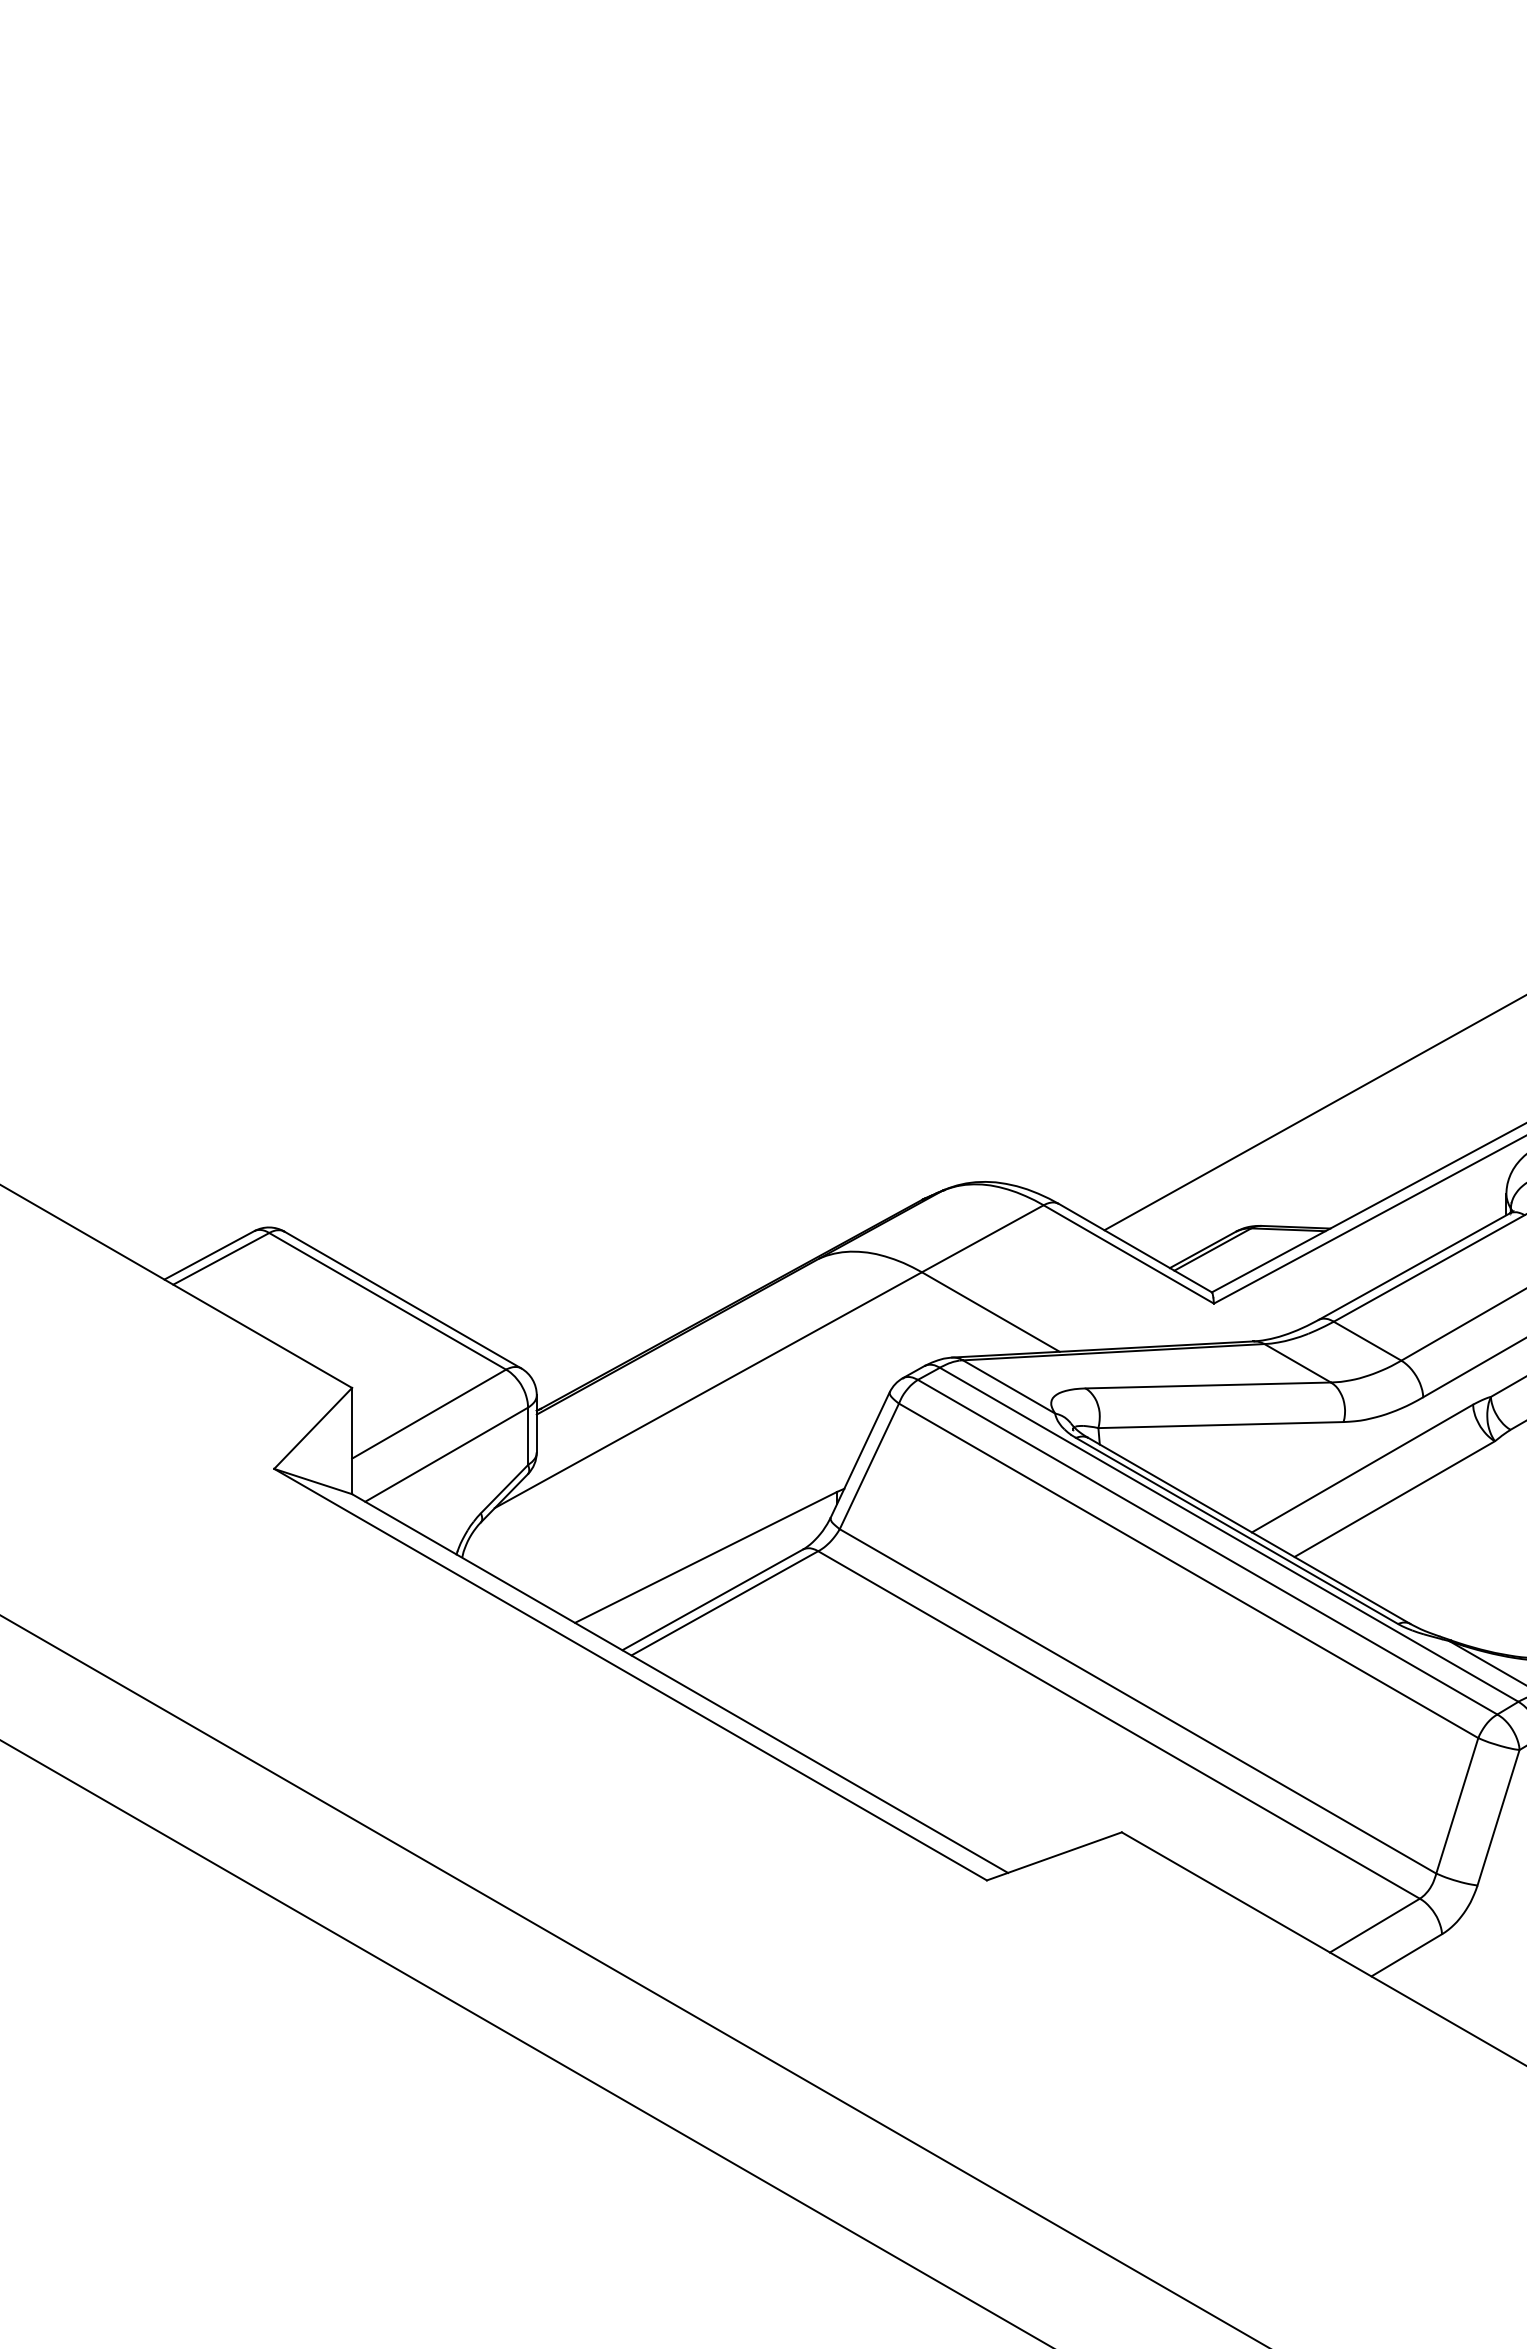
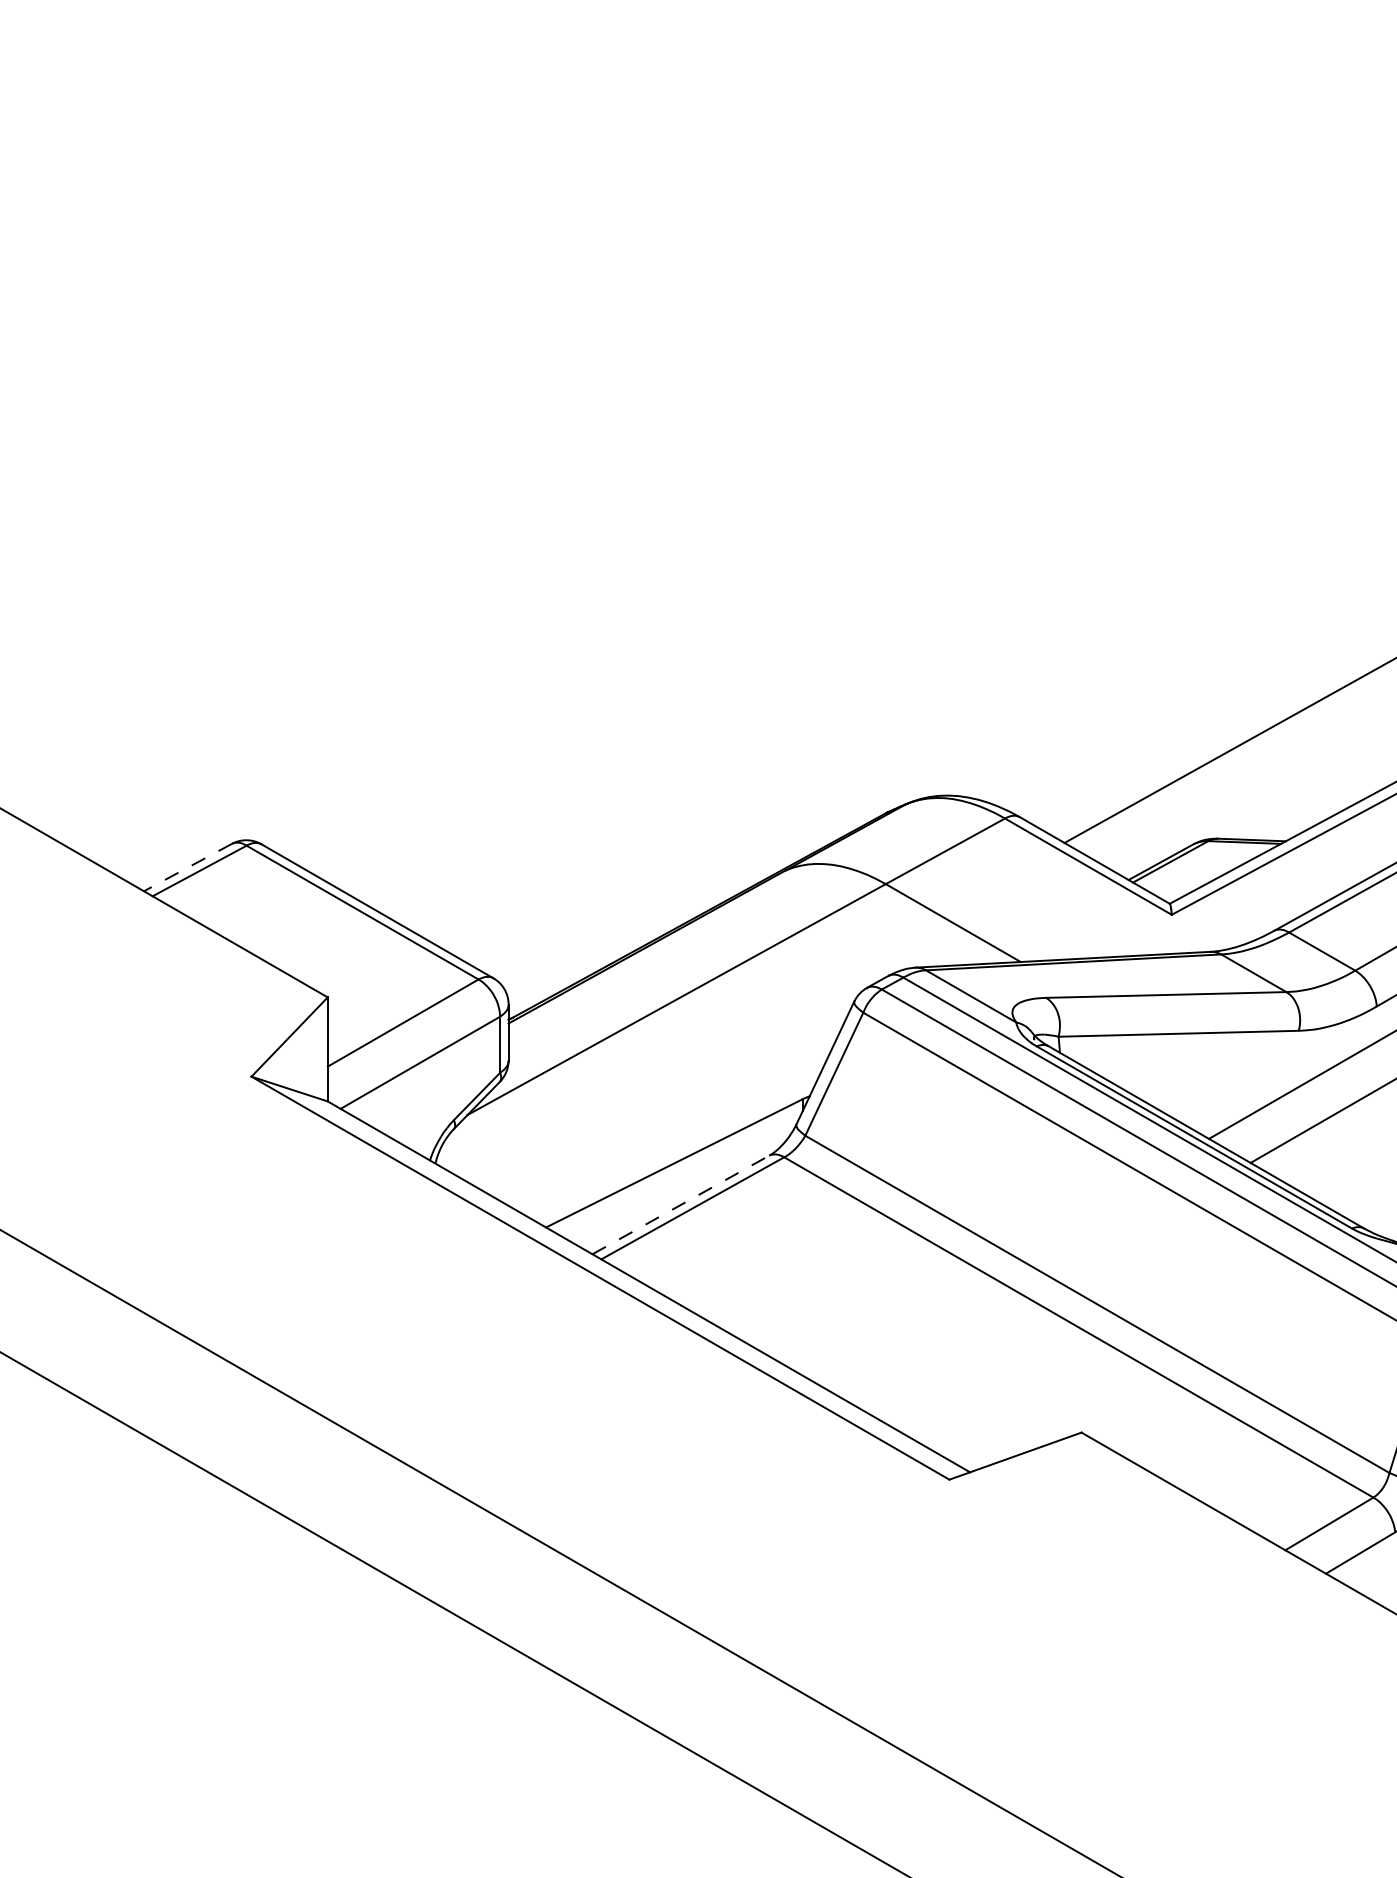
line: (209, 1255) -> (188, 867), solid -> dashed
line: (713, 1599) -> (681, 1204), solid -> dashed

